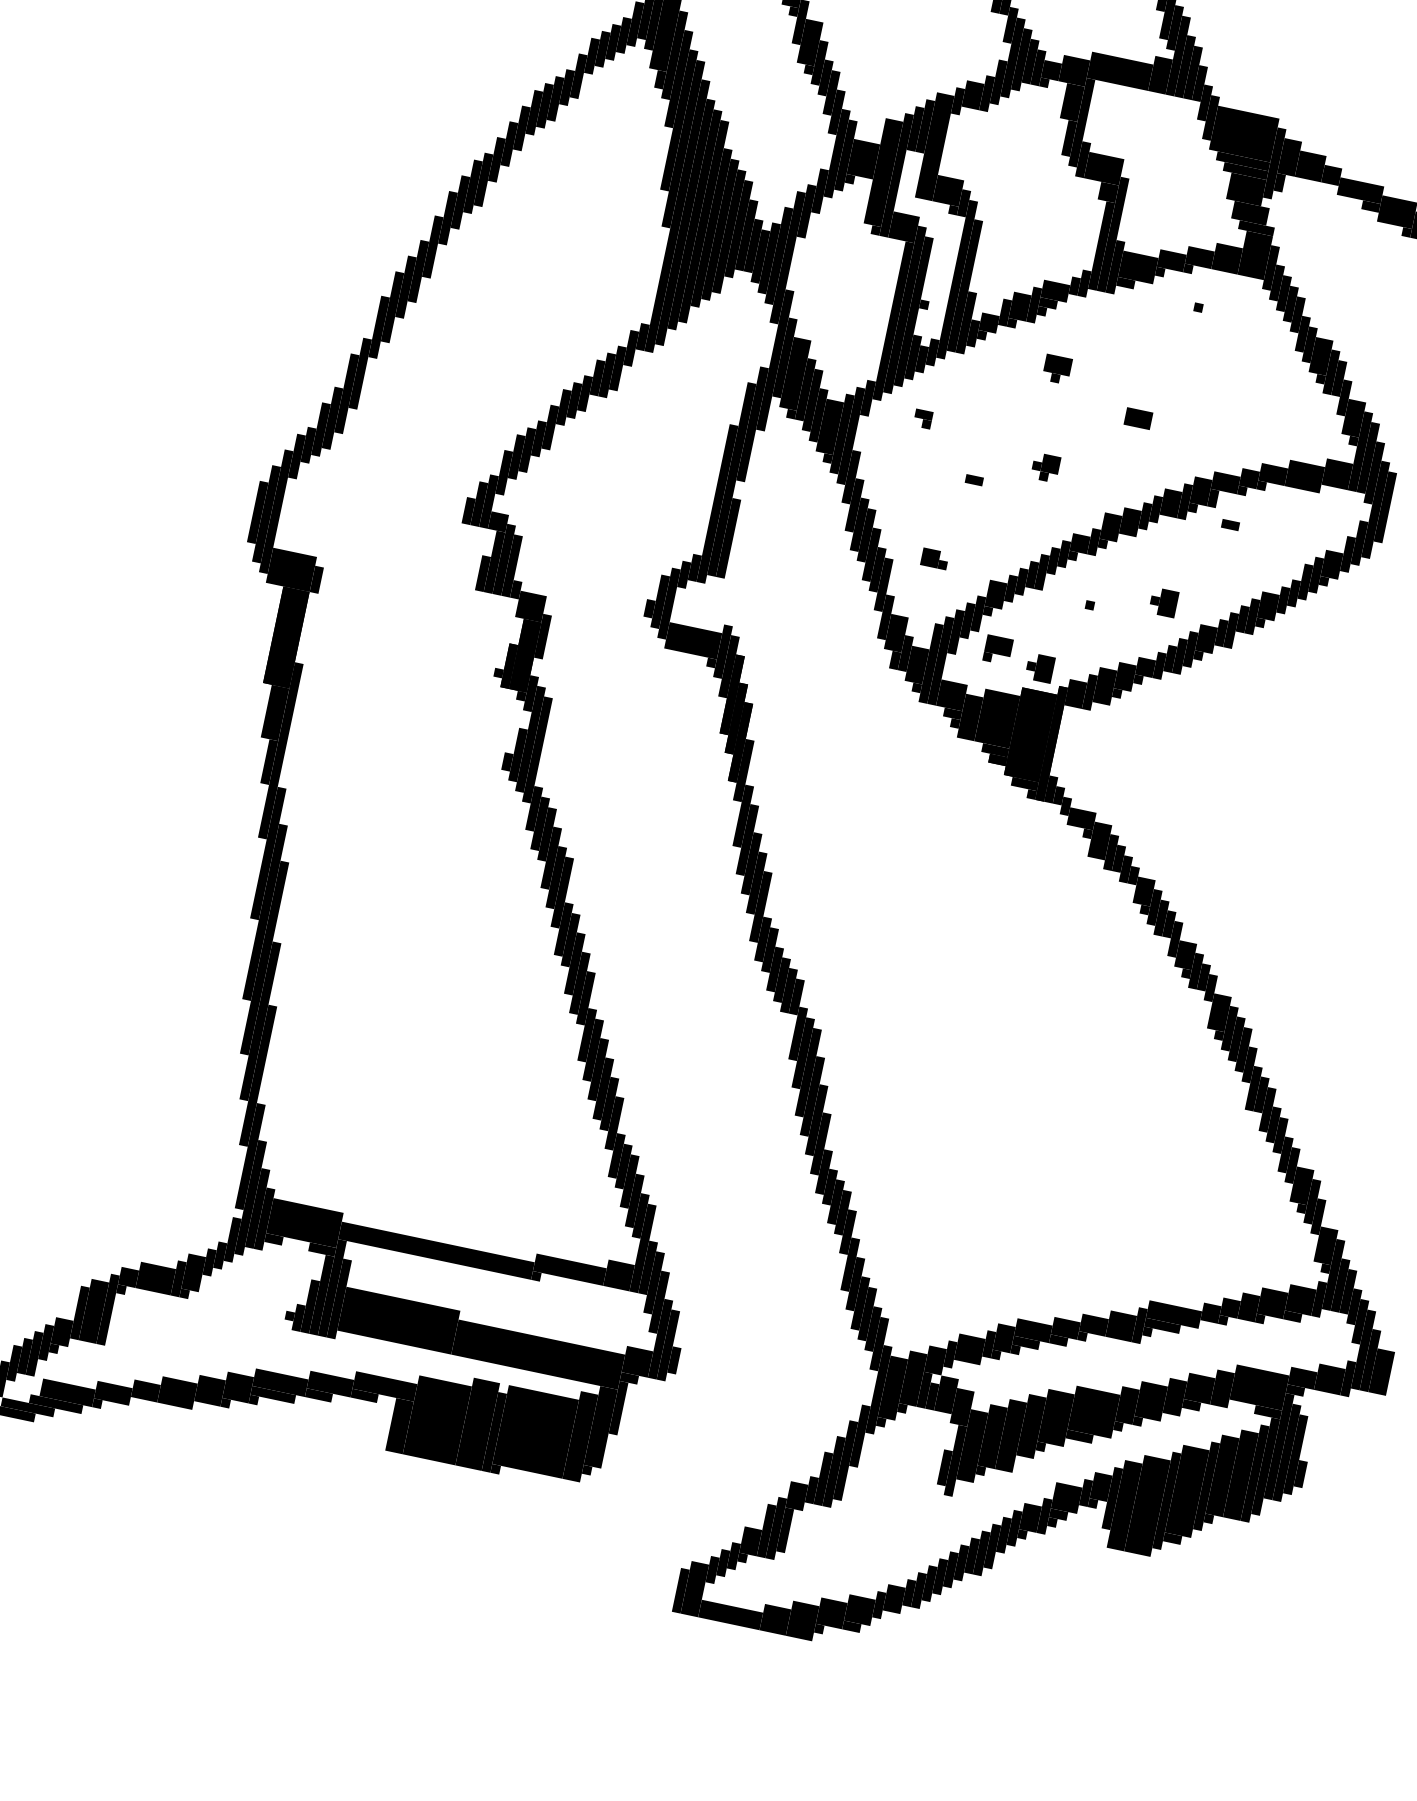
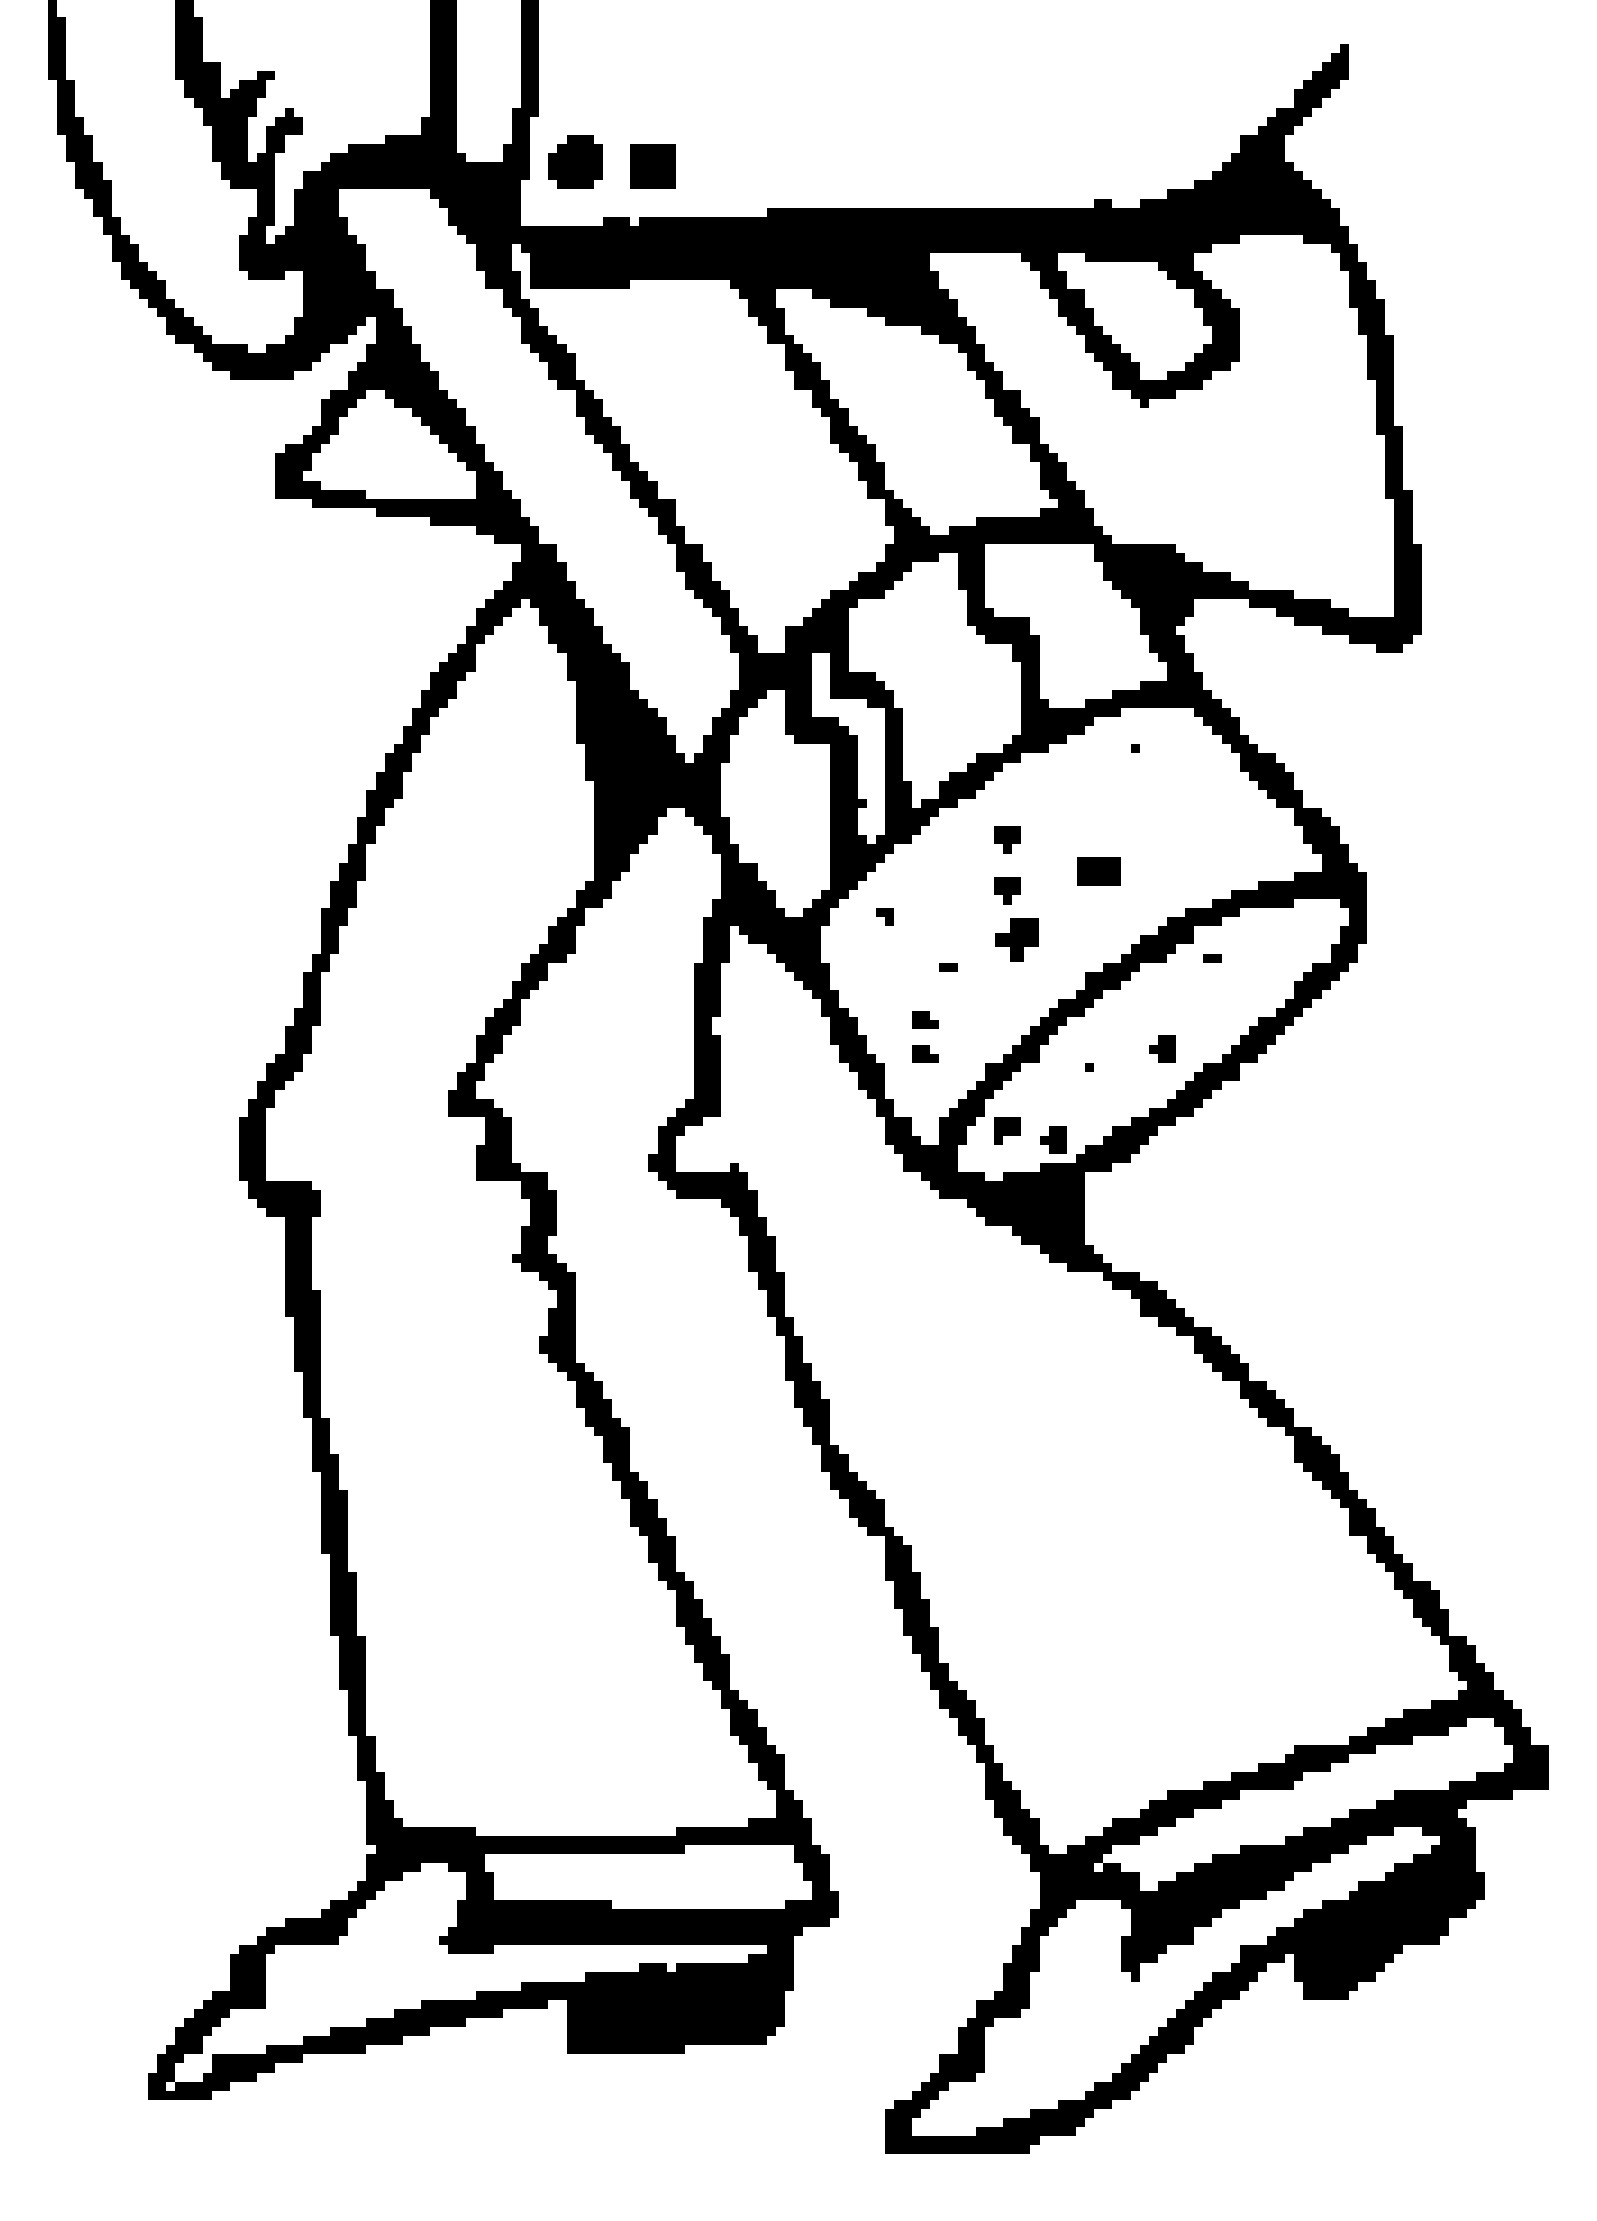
part: (1046, 418) -> (1007, 890), added
part: (1138, 418) -> (1098, 871), size x1.6
part: (1045, 467) -> (1016, 939), size x1.6
part: (941, 525) -> (925, 1019), added

